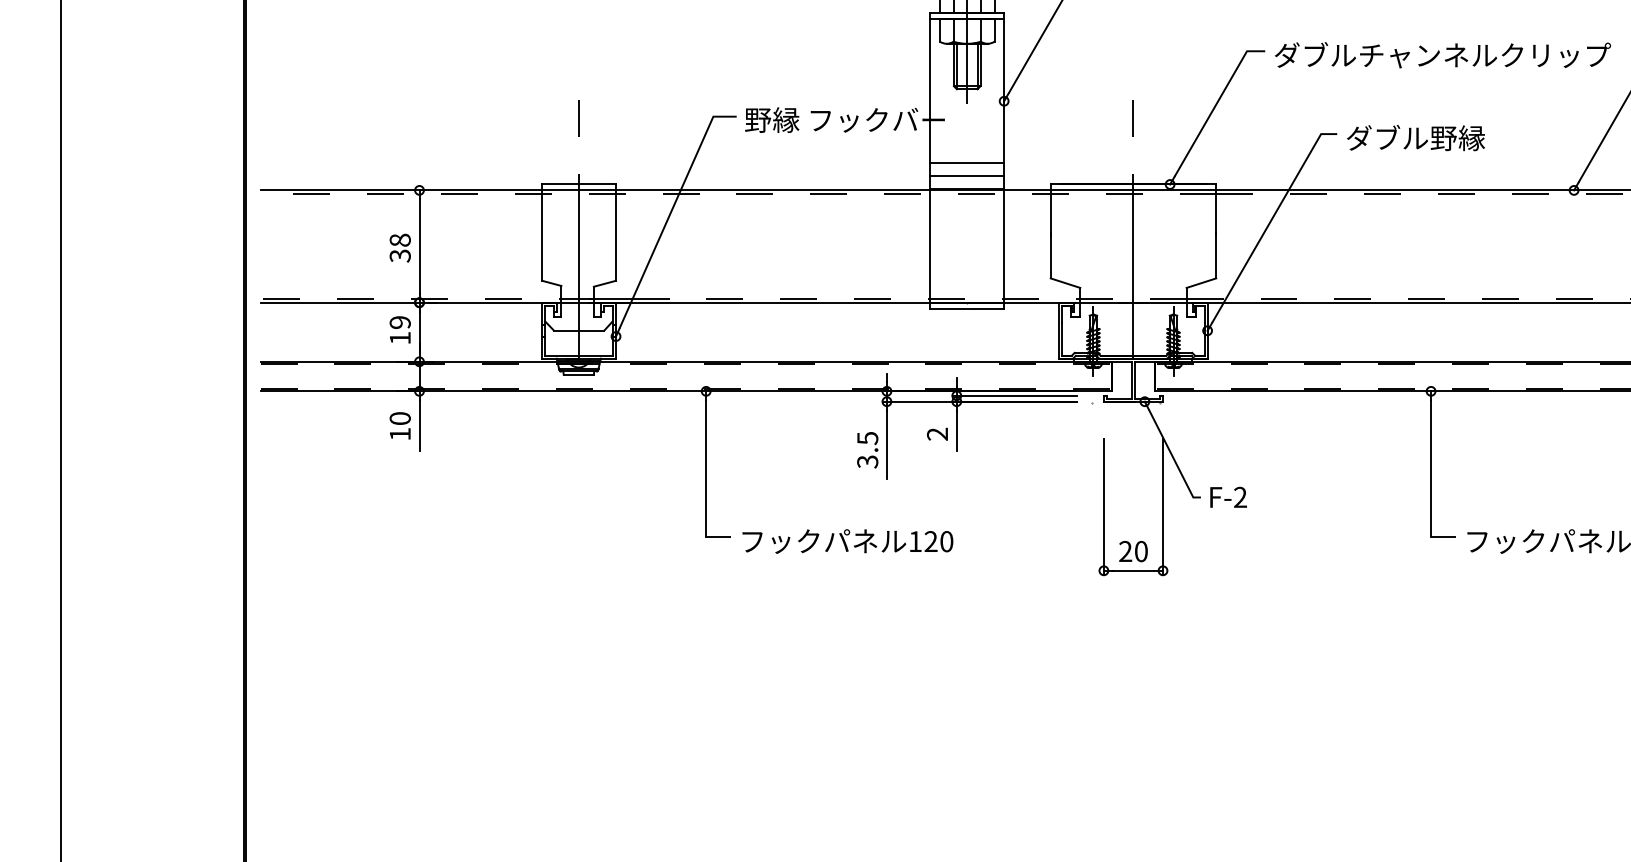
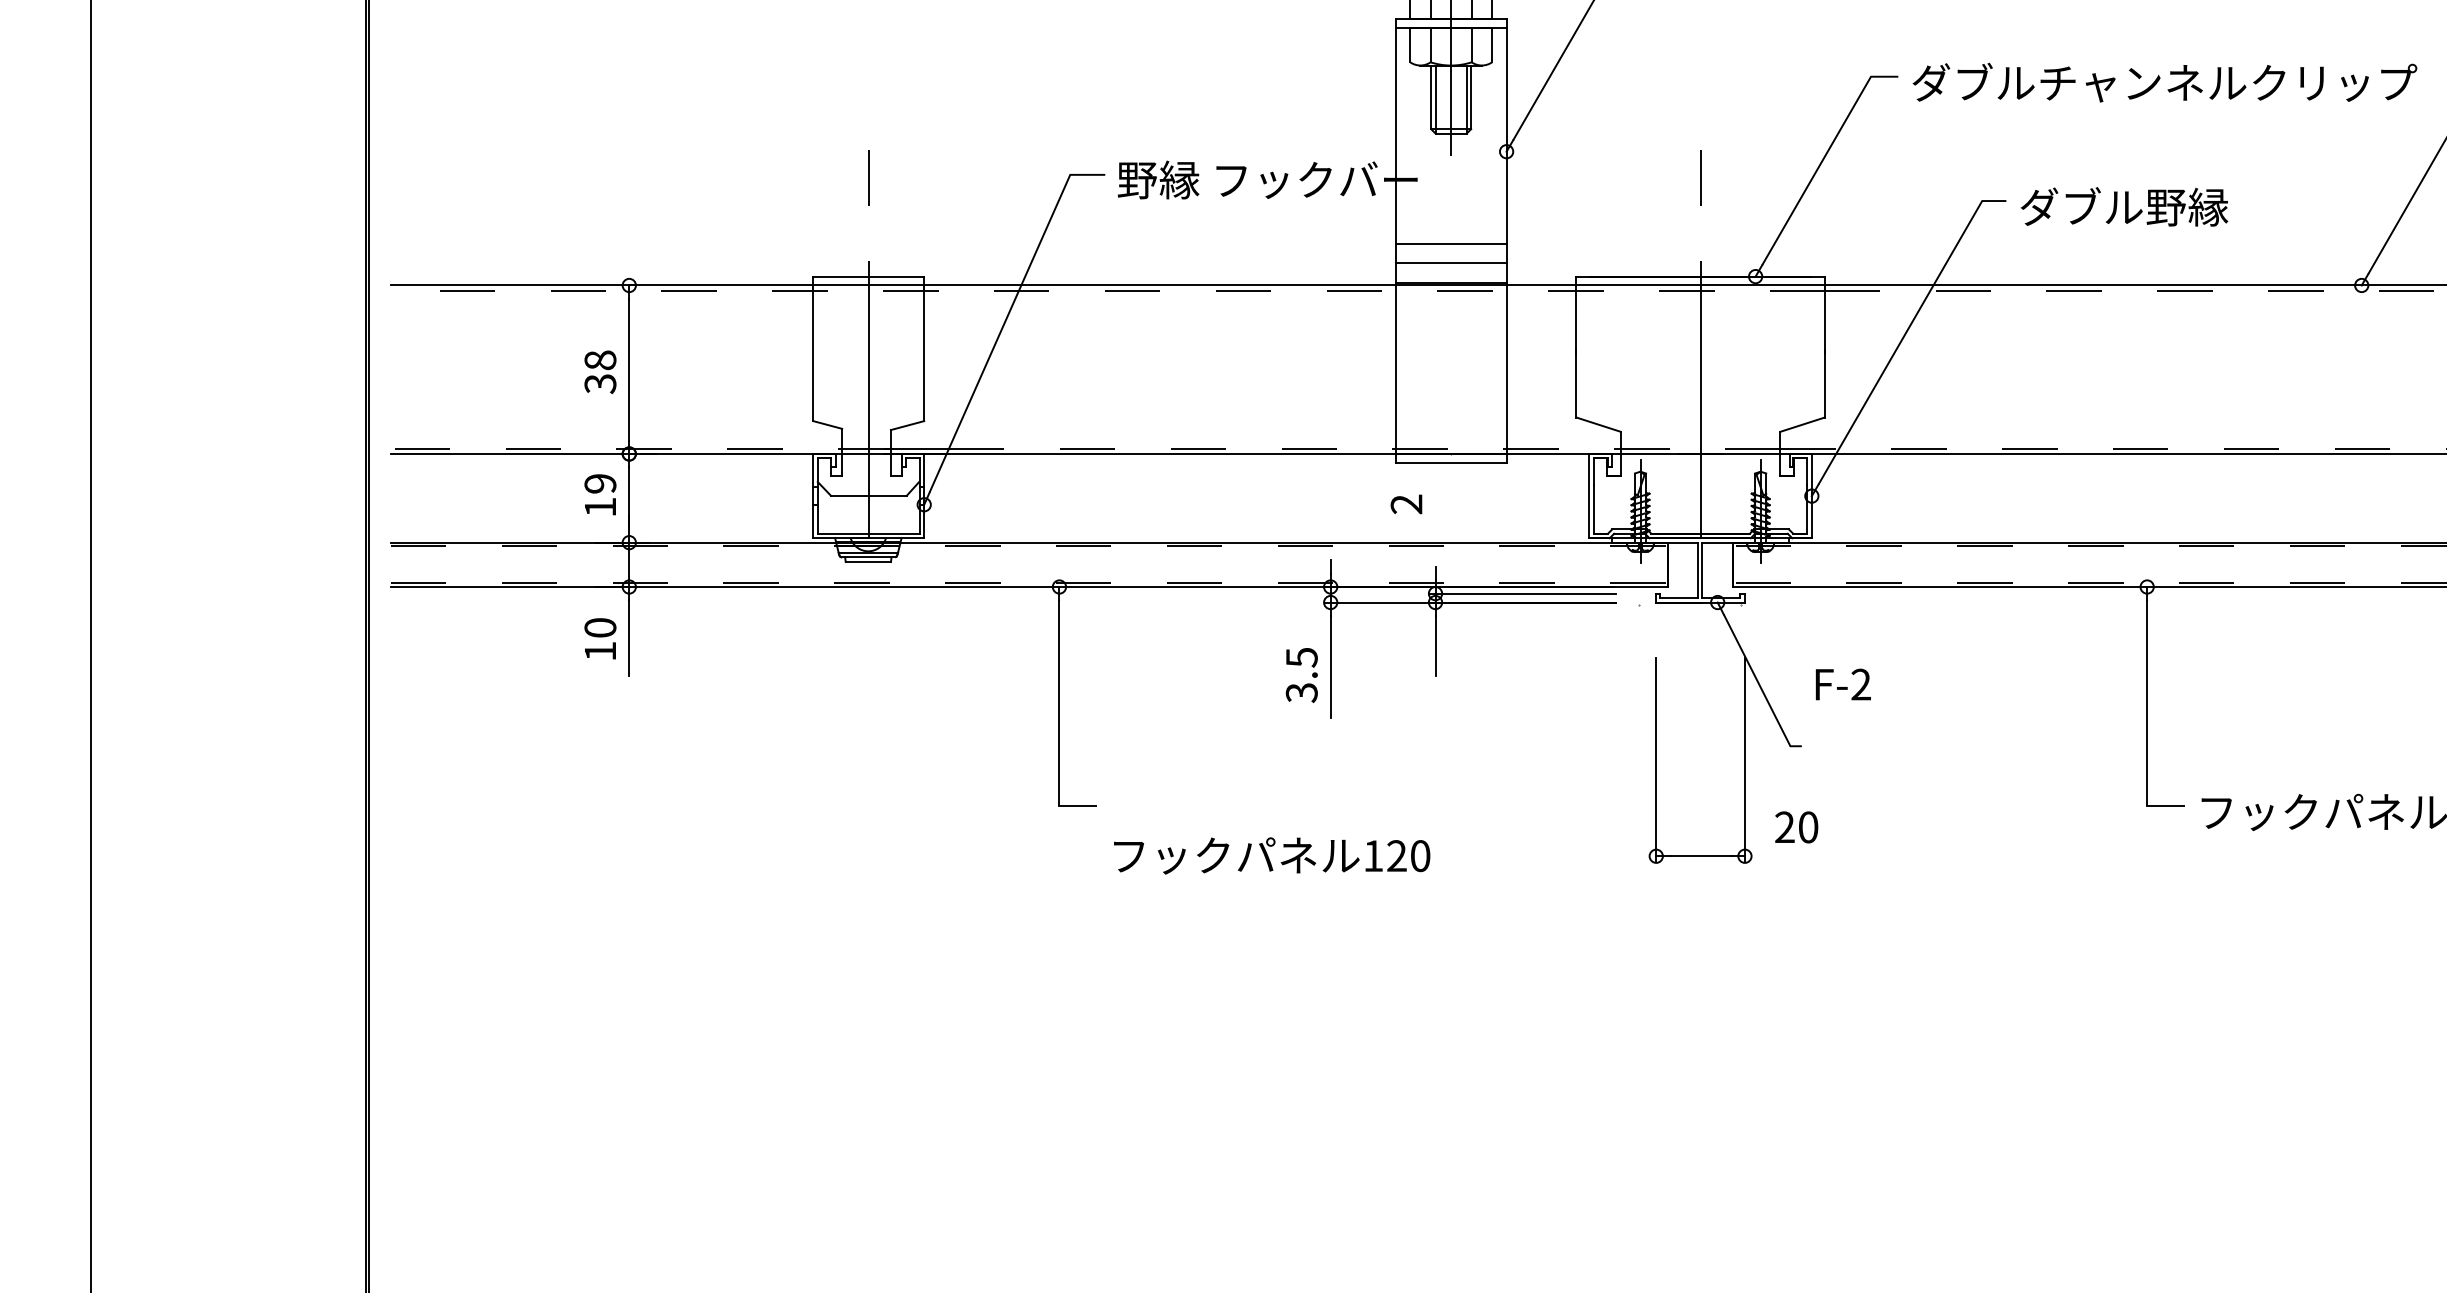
text: (937, 433) -> (1406, 503), moved
text: (1228, 496) -> (1843, 683), moved
text: (847, 541) -> (1271, 855), moved
text: (1133, 551) -> (1796, 827), moved

